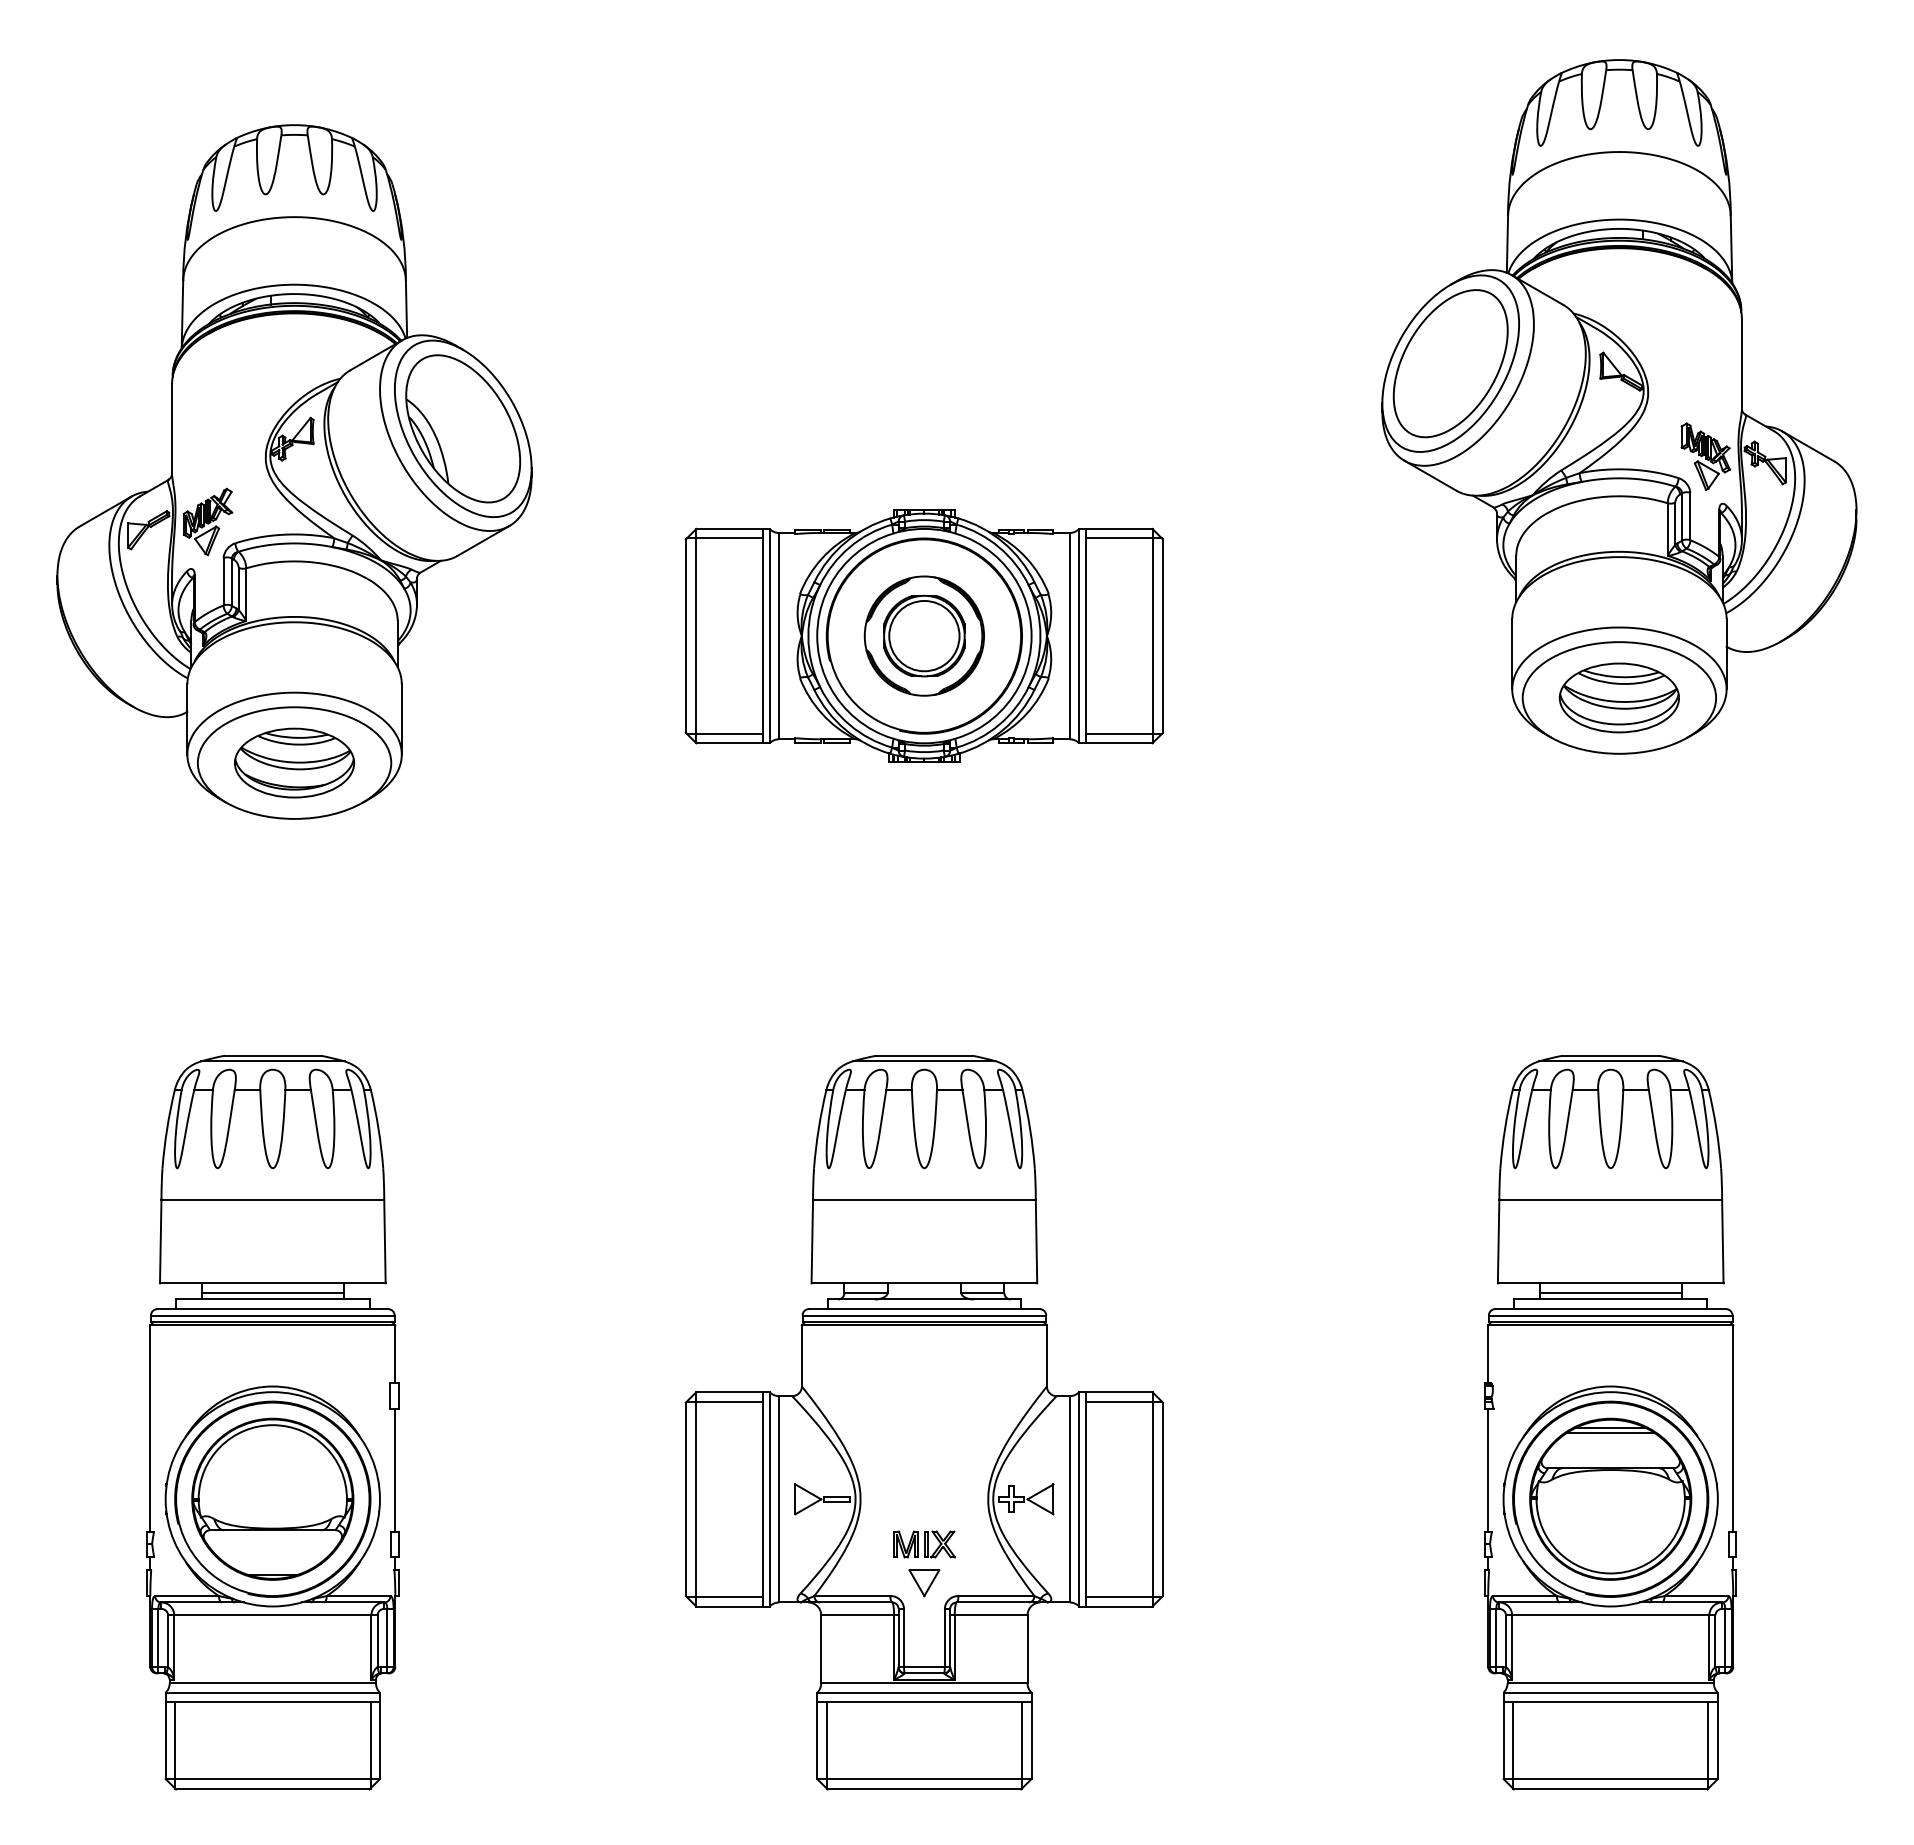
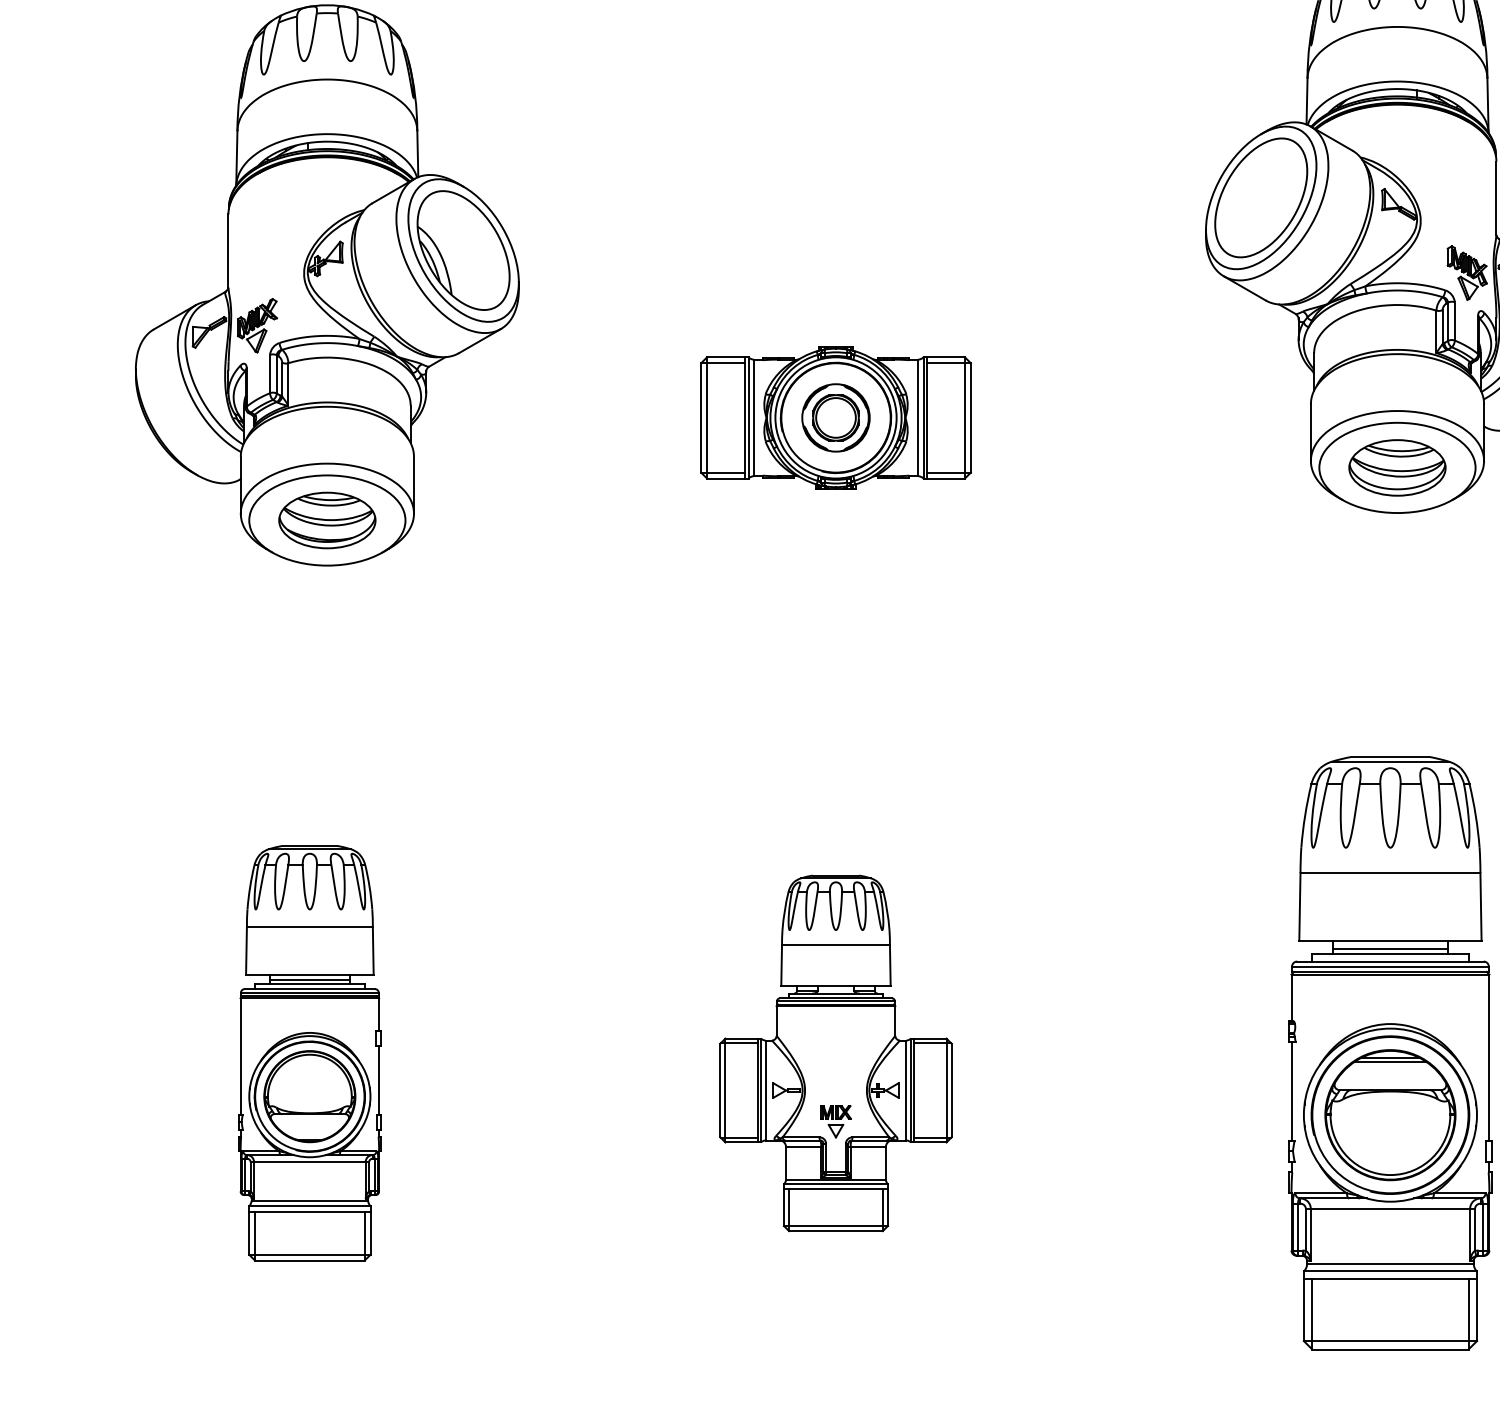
part: (923, 635) -> (835, 417), size x0.7
part: (272, 1422) -> (309, 1053), size x0.7
part: (923, 1422) -> (835, 1053), size x0.6

